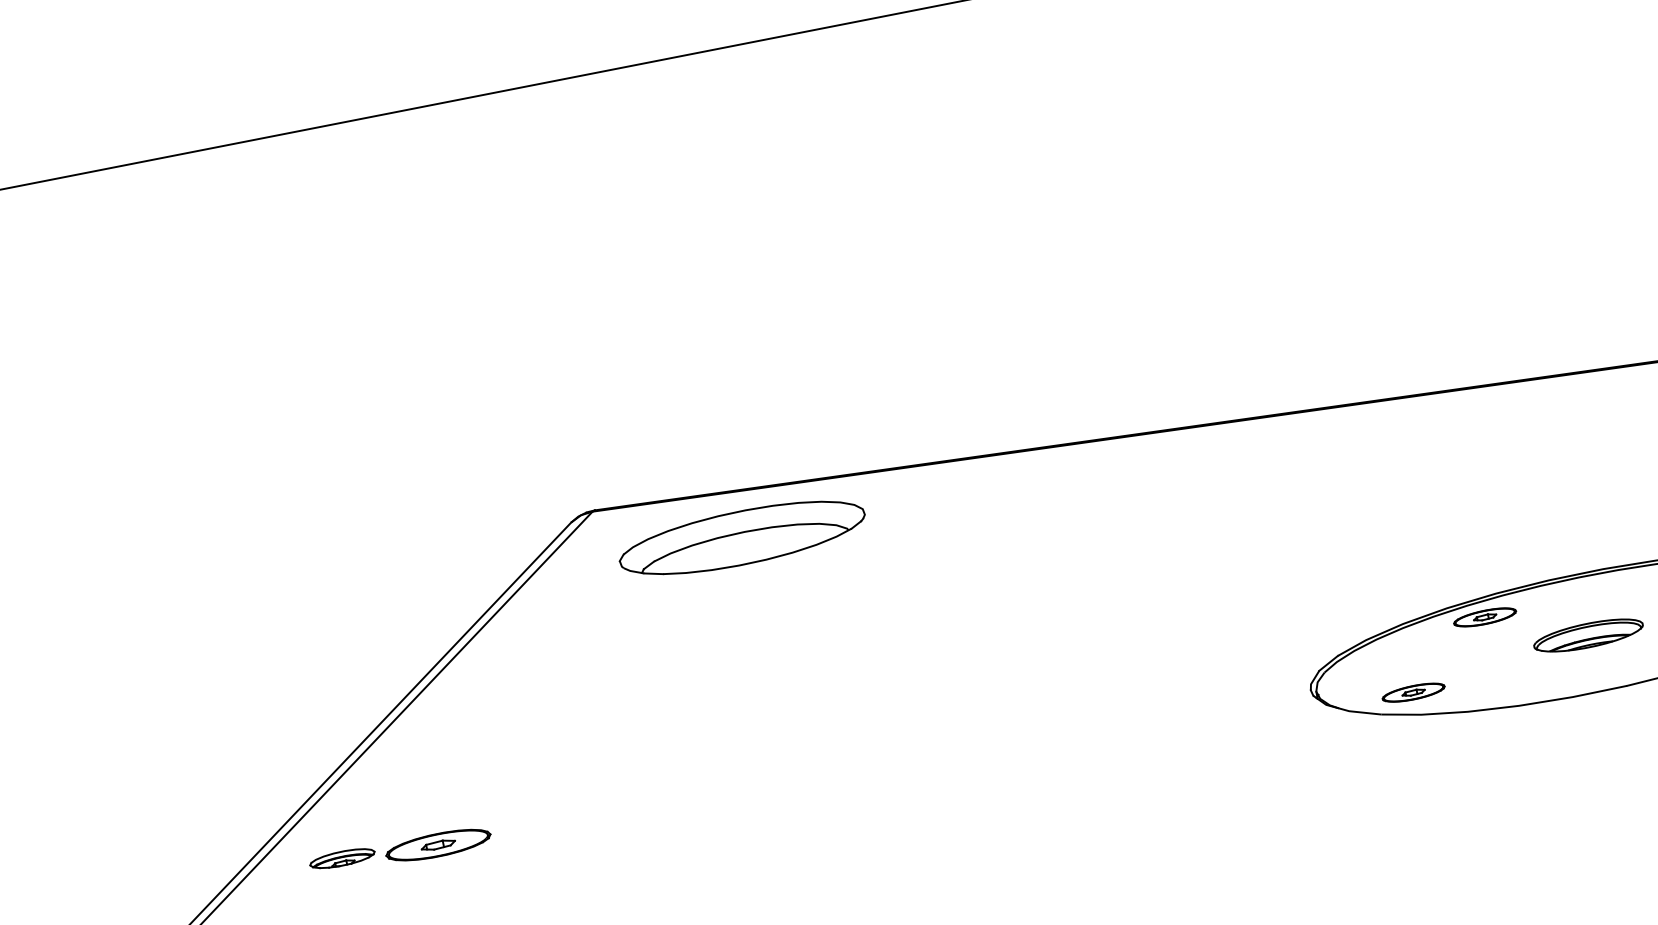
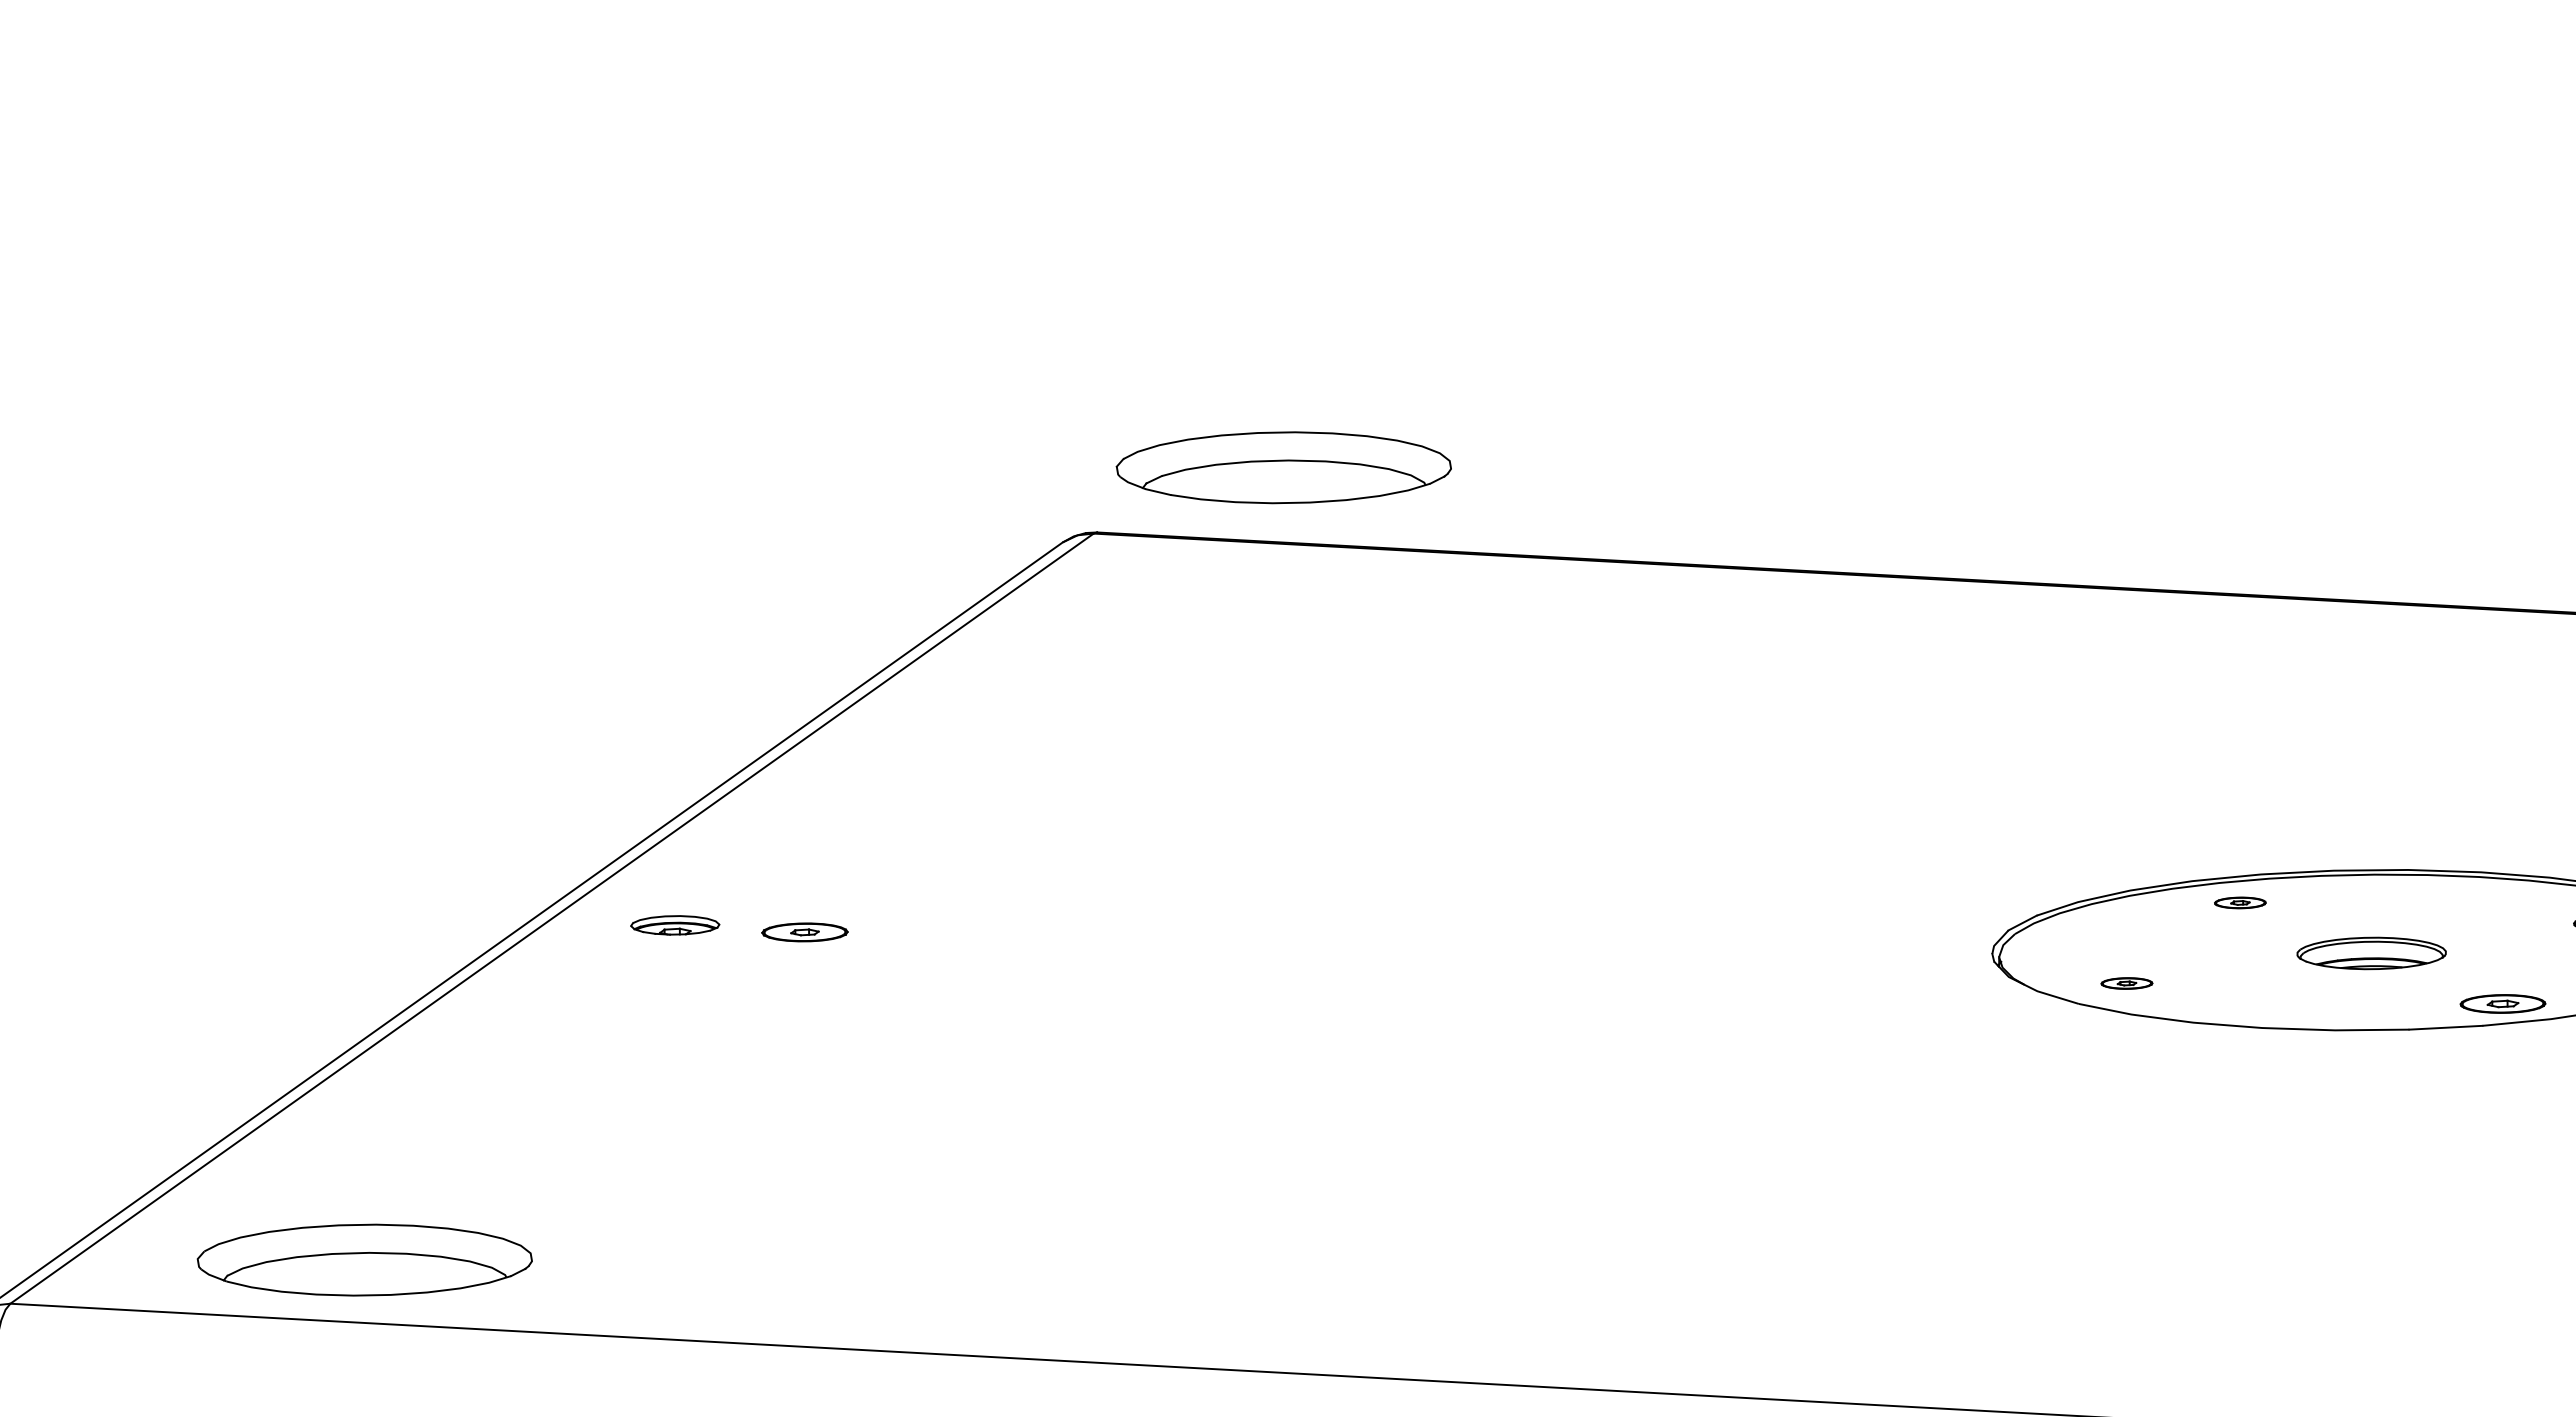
part: (741, 537) -> (1283, 467), moved
part: (1485, 617) -> (2240, 902), size x0.6
part: (1413, 692) -> (2126, 983), size x0.6
part: (438, 845) -> (804, 932), size x0.6

